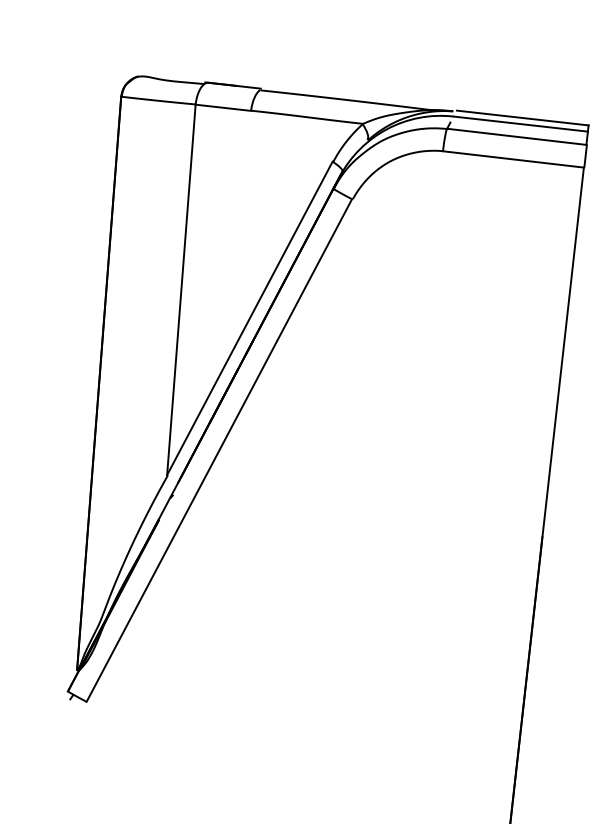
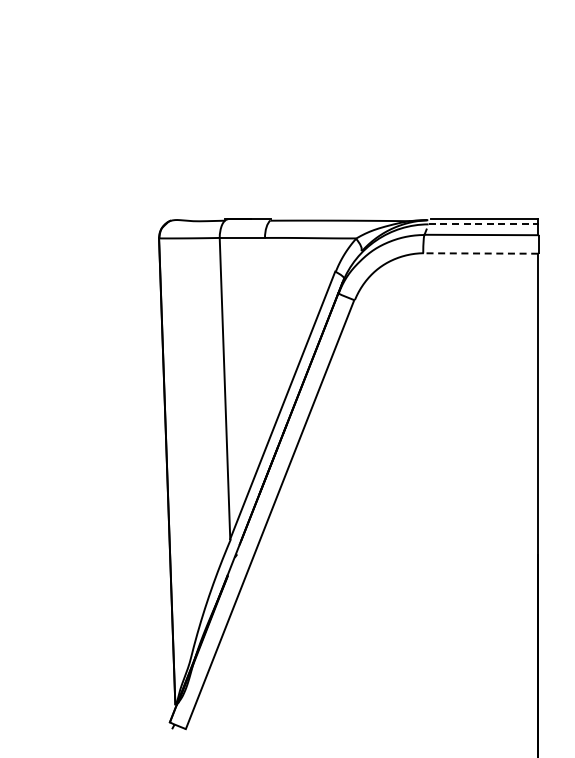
line: (520, 124) -> (483, 224), solid -> dashed
line: (513, 159) -> (480, 253), solid -> dashed

